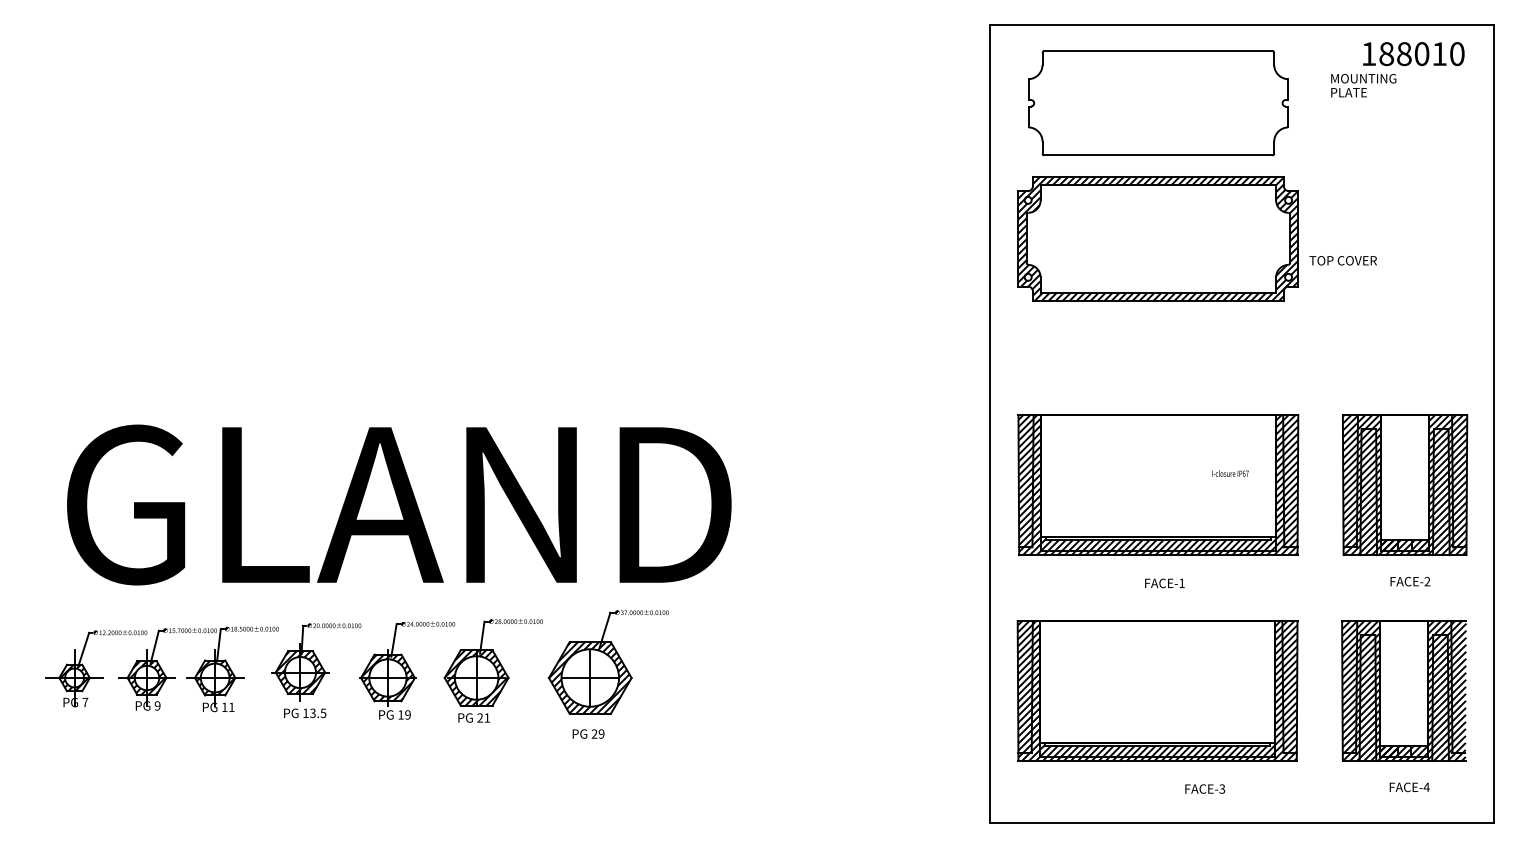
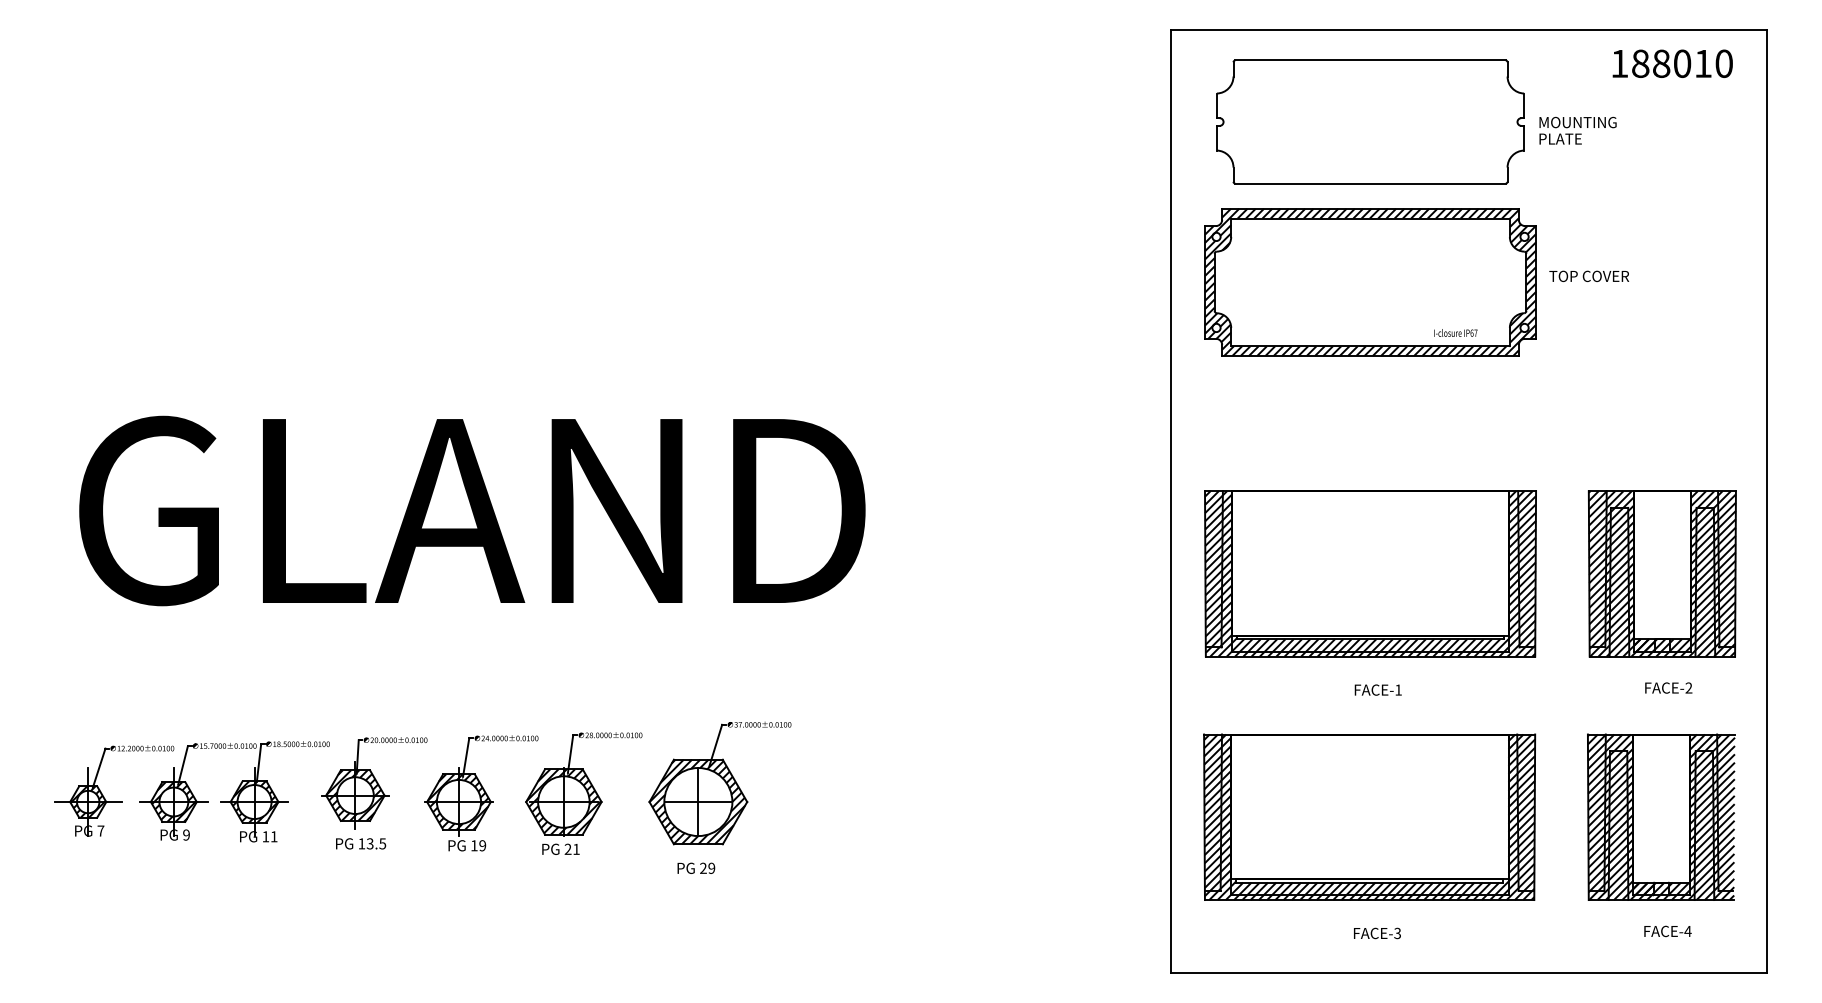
text: (1363, 85) -> (1577, 130), moved
text: (1342, 260) -> (1588, 276), moved
text: (1230, 473) -> (1455, 332), moved
text: (399, 504) -> (472, 510), moved
text: (1205, 788) -> (1377, 932), moved

